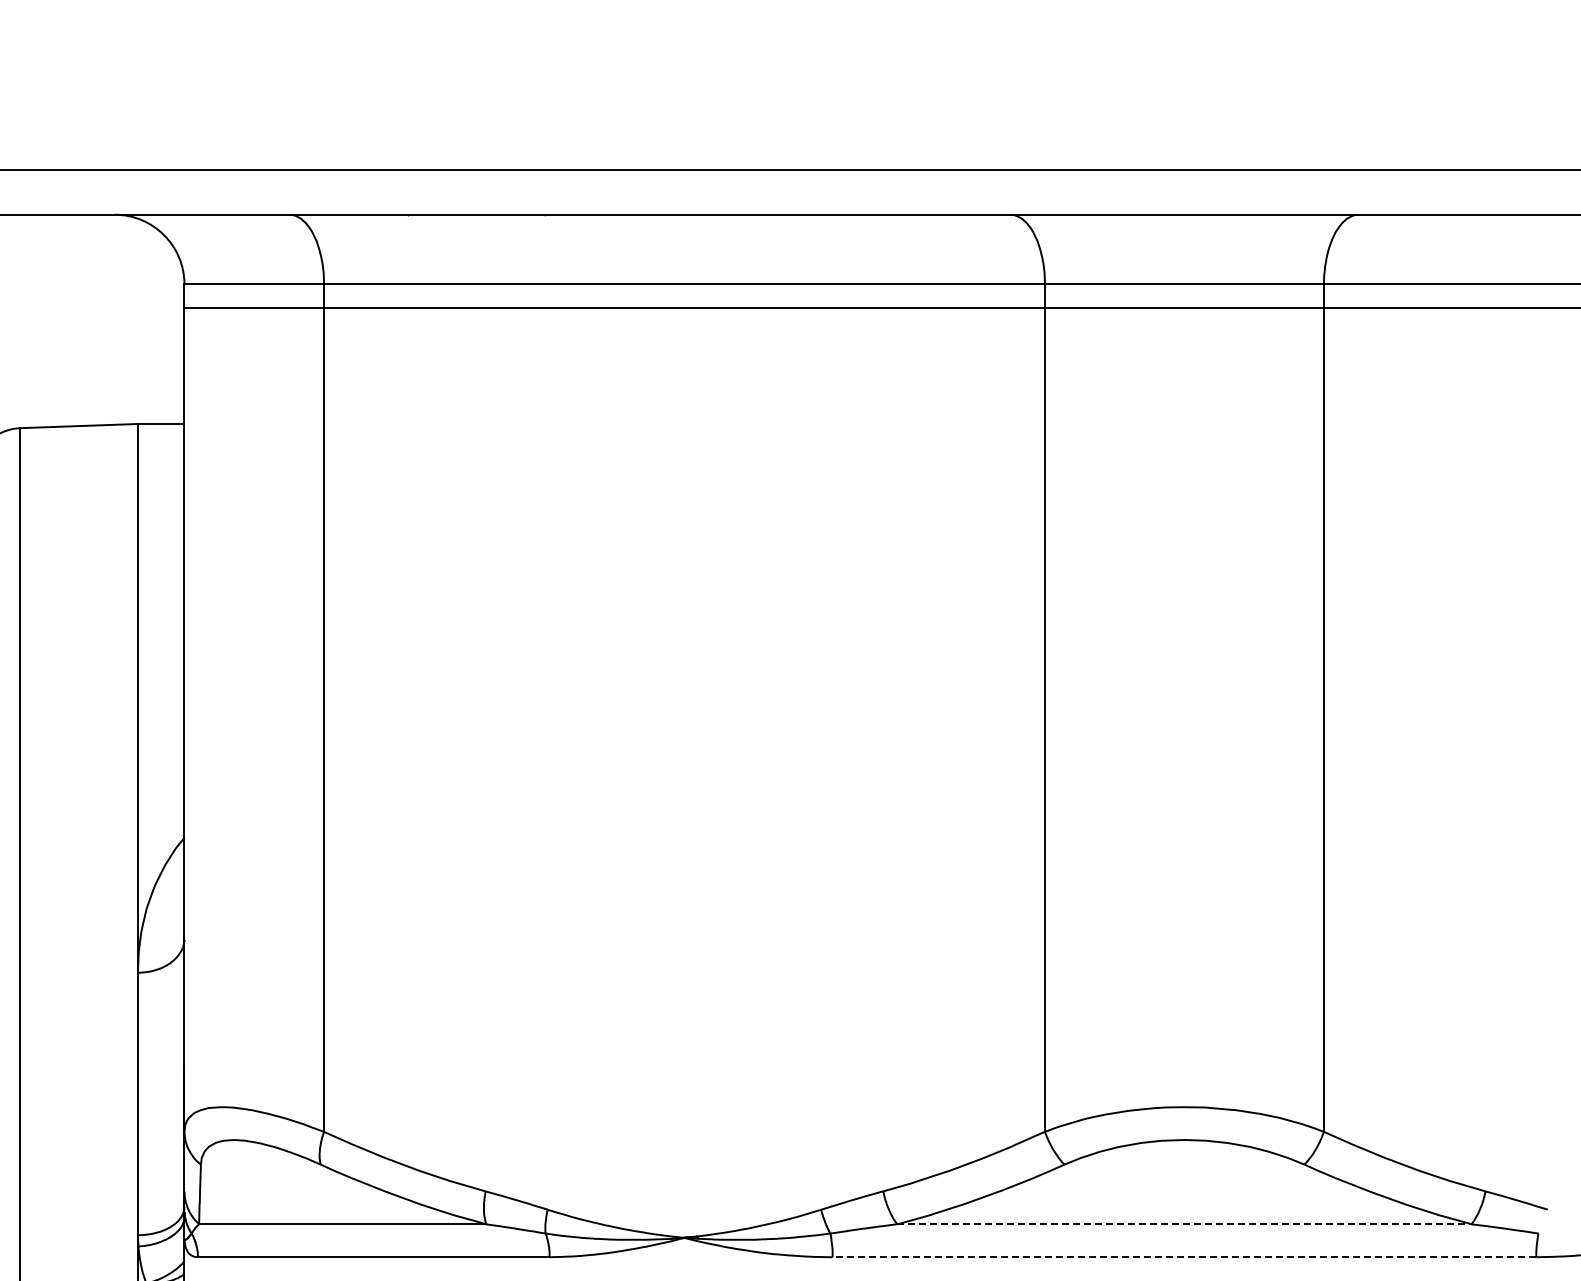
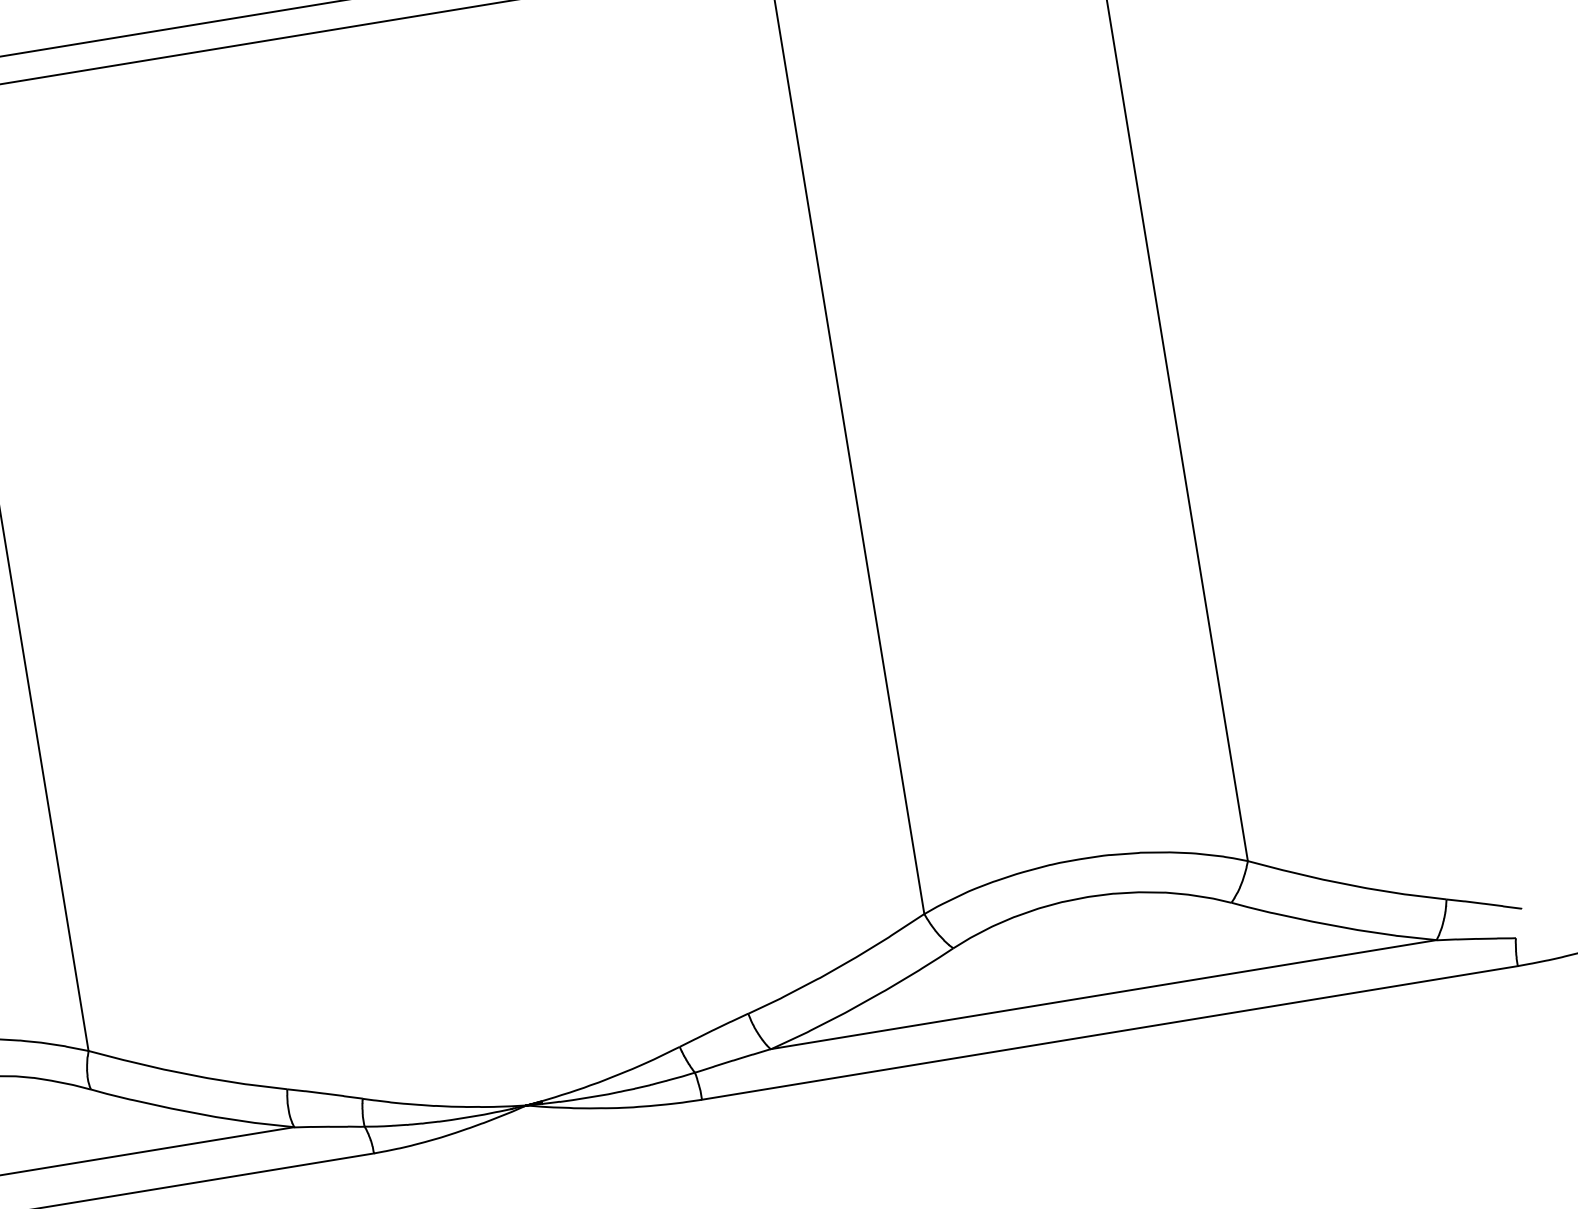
line: (1184, 1224) -> (1103, 994), dashed -> solid
line: (1184, 1257) -> (1110, 1033), dashed -> solid

